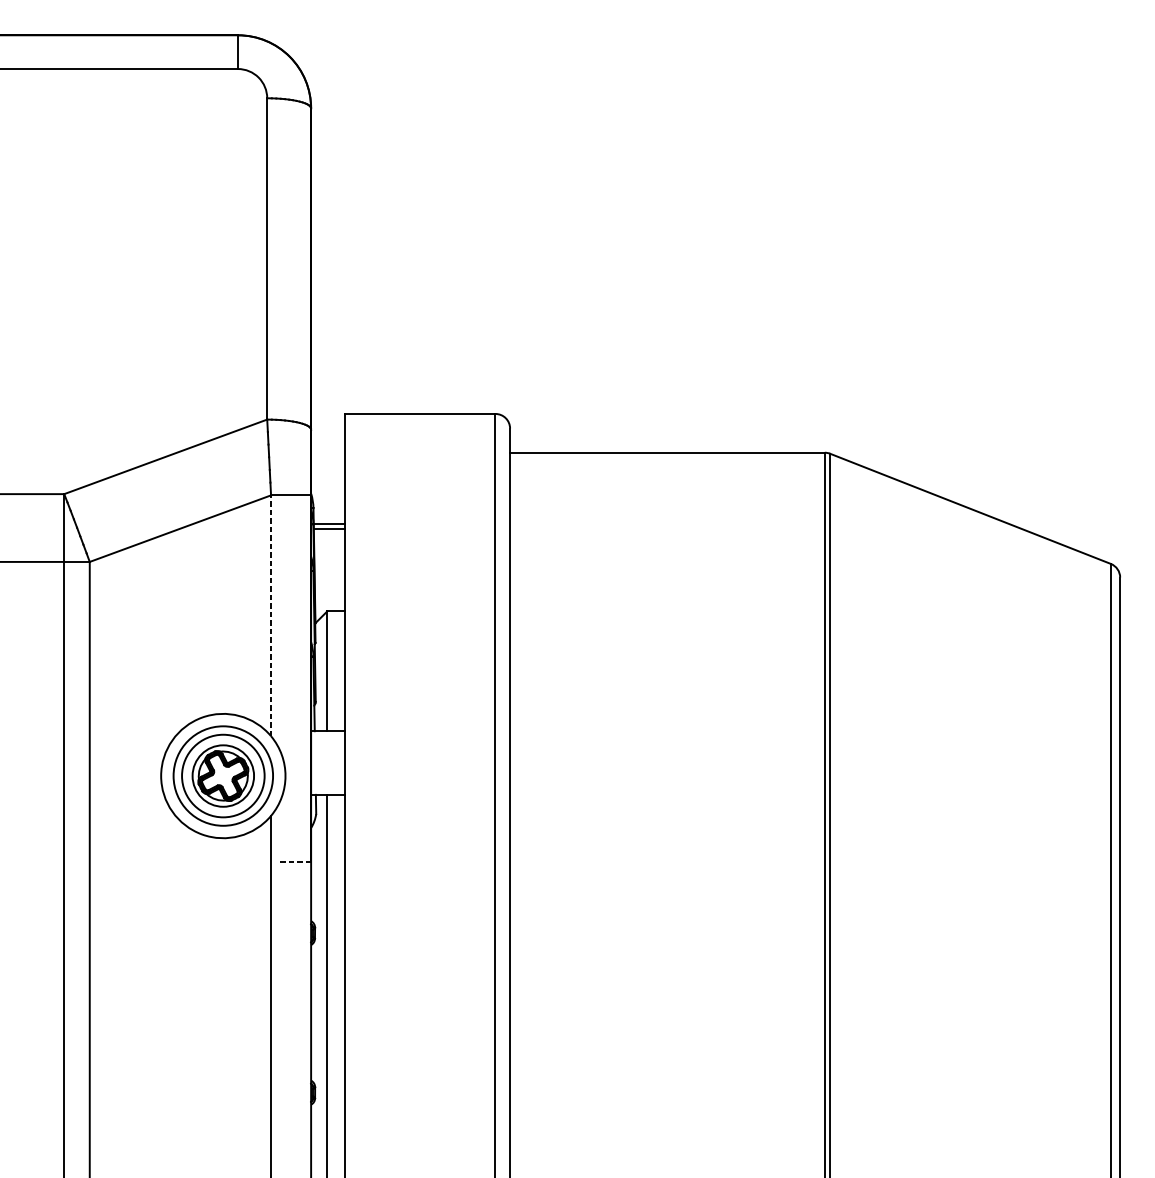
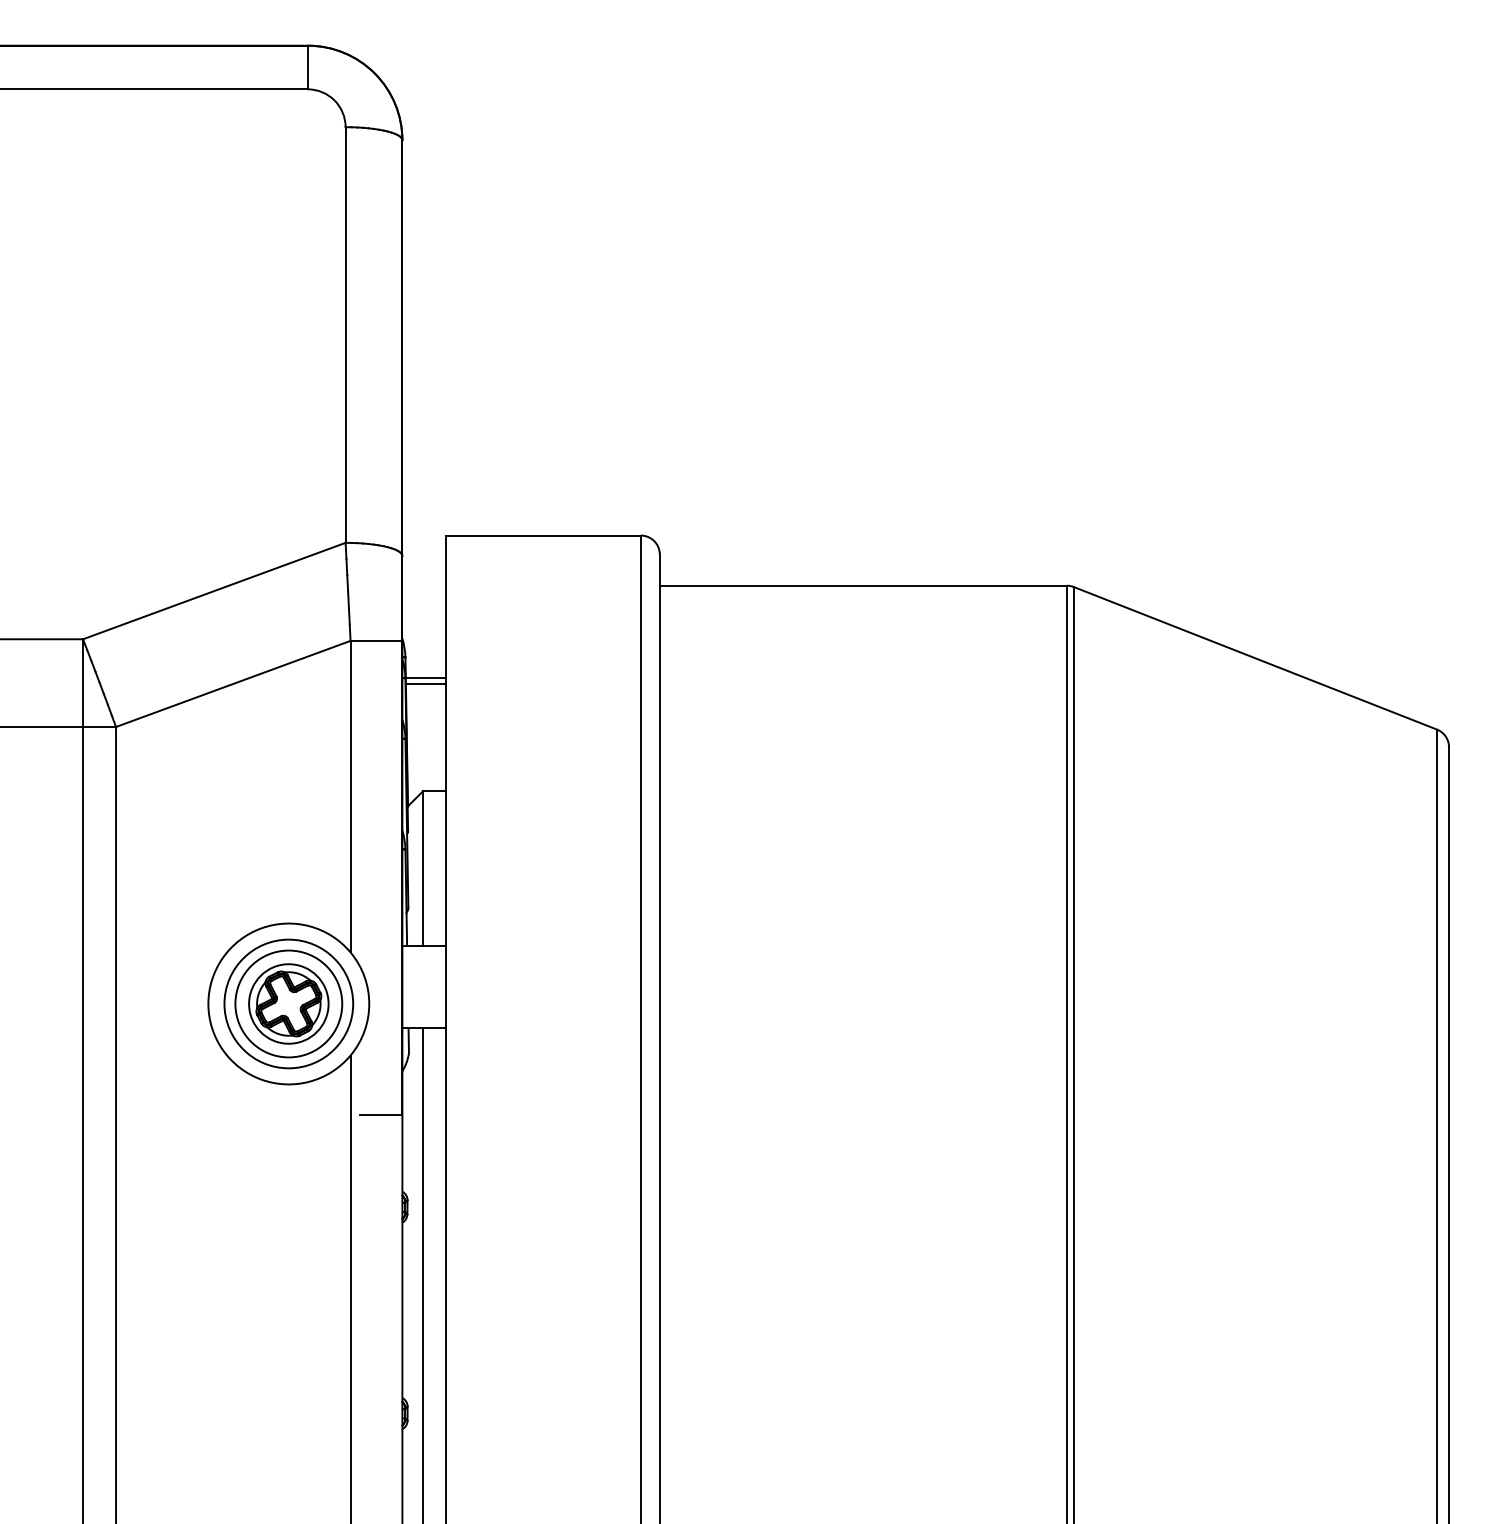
line: (271, 615) -> (350, 796), dashed -> solid
line: (294, 862) -> (380, 1115), dashed -> solid

